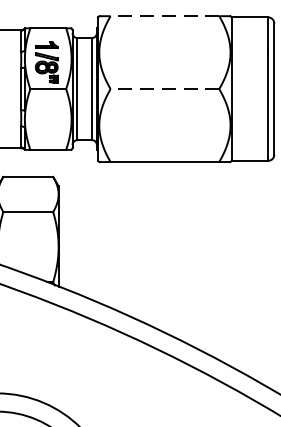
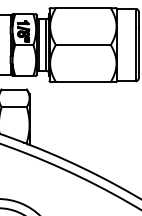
line: (163, 16) -> (82, 8), dashed -> solid
line: (163, 89) -> (82, 45), dashed -> solid

